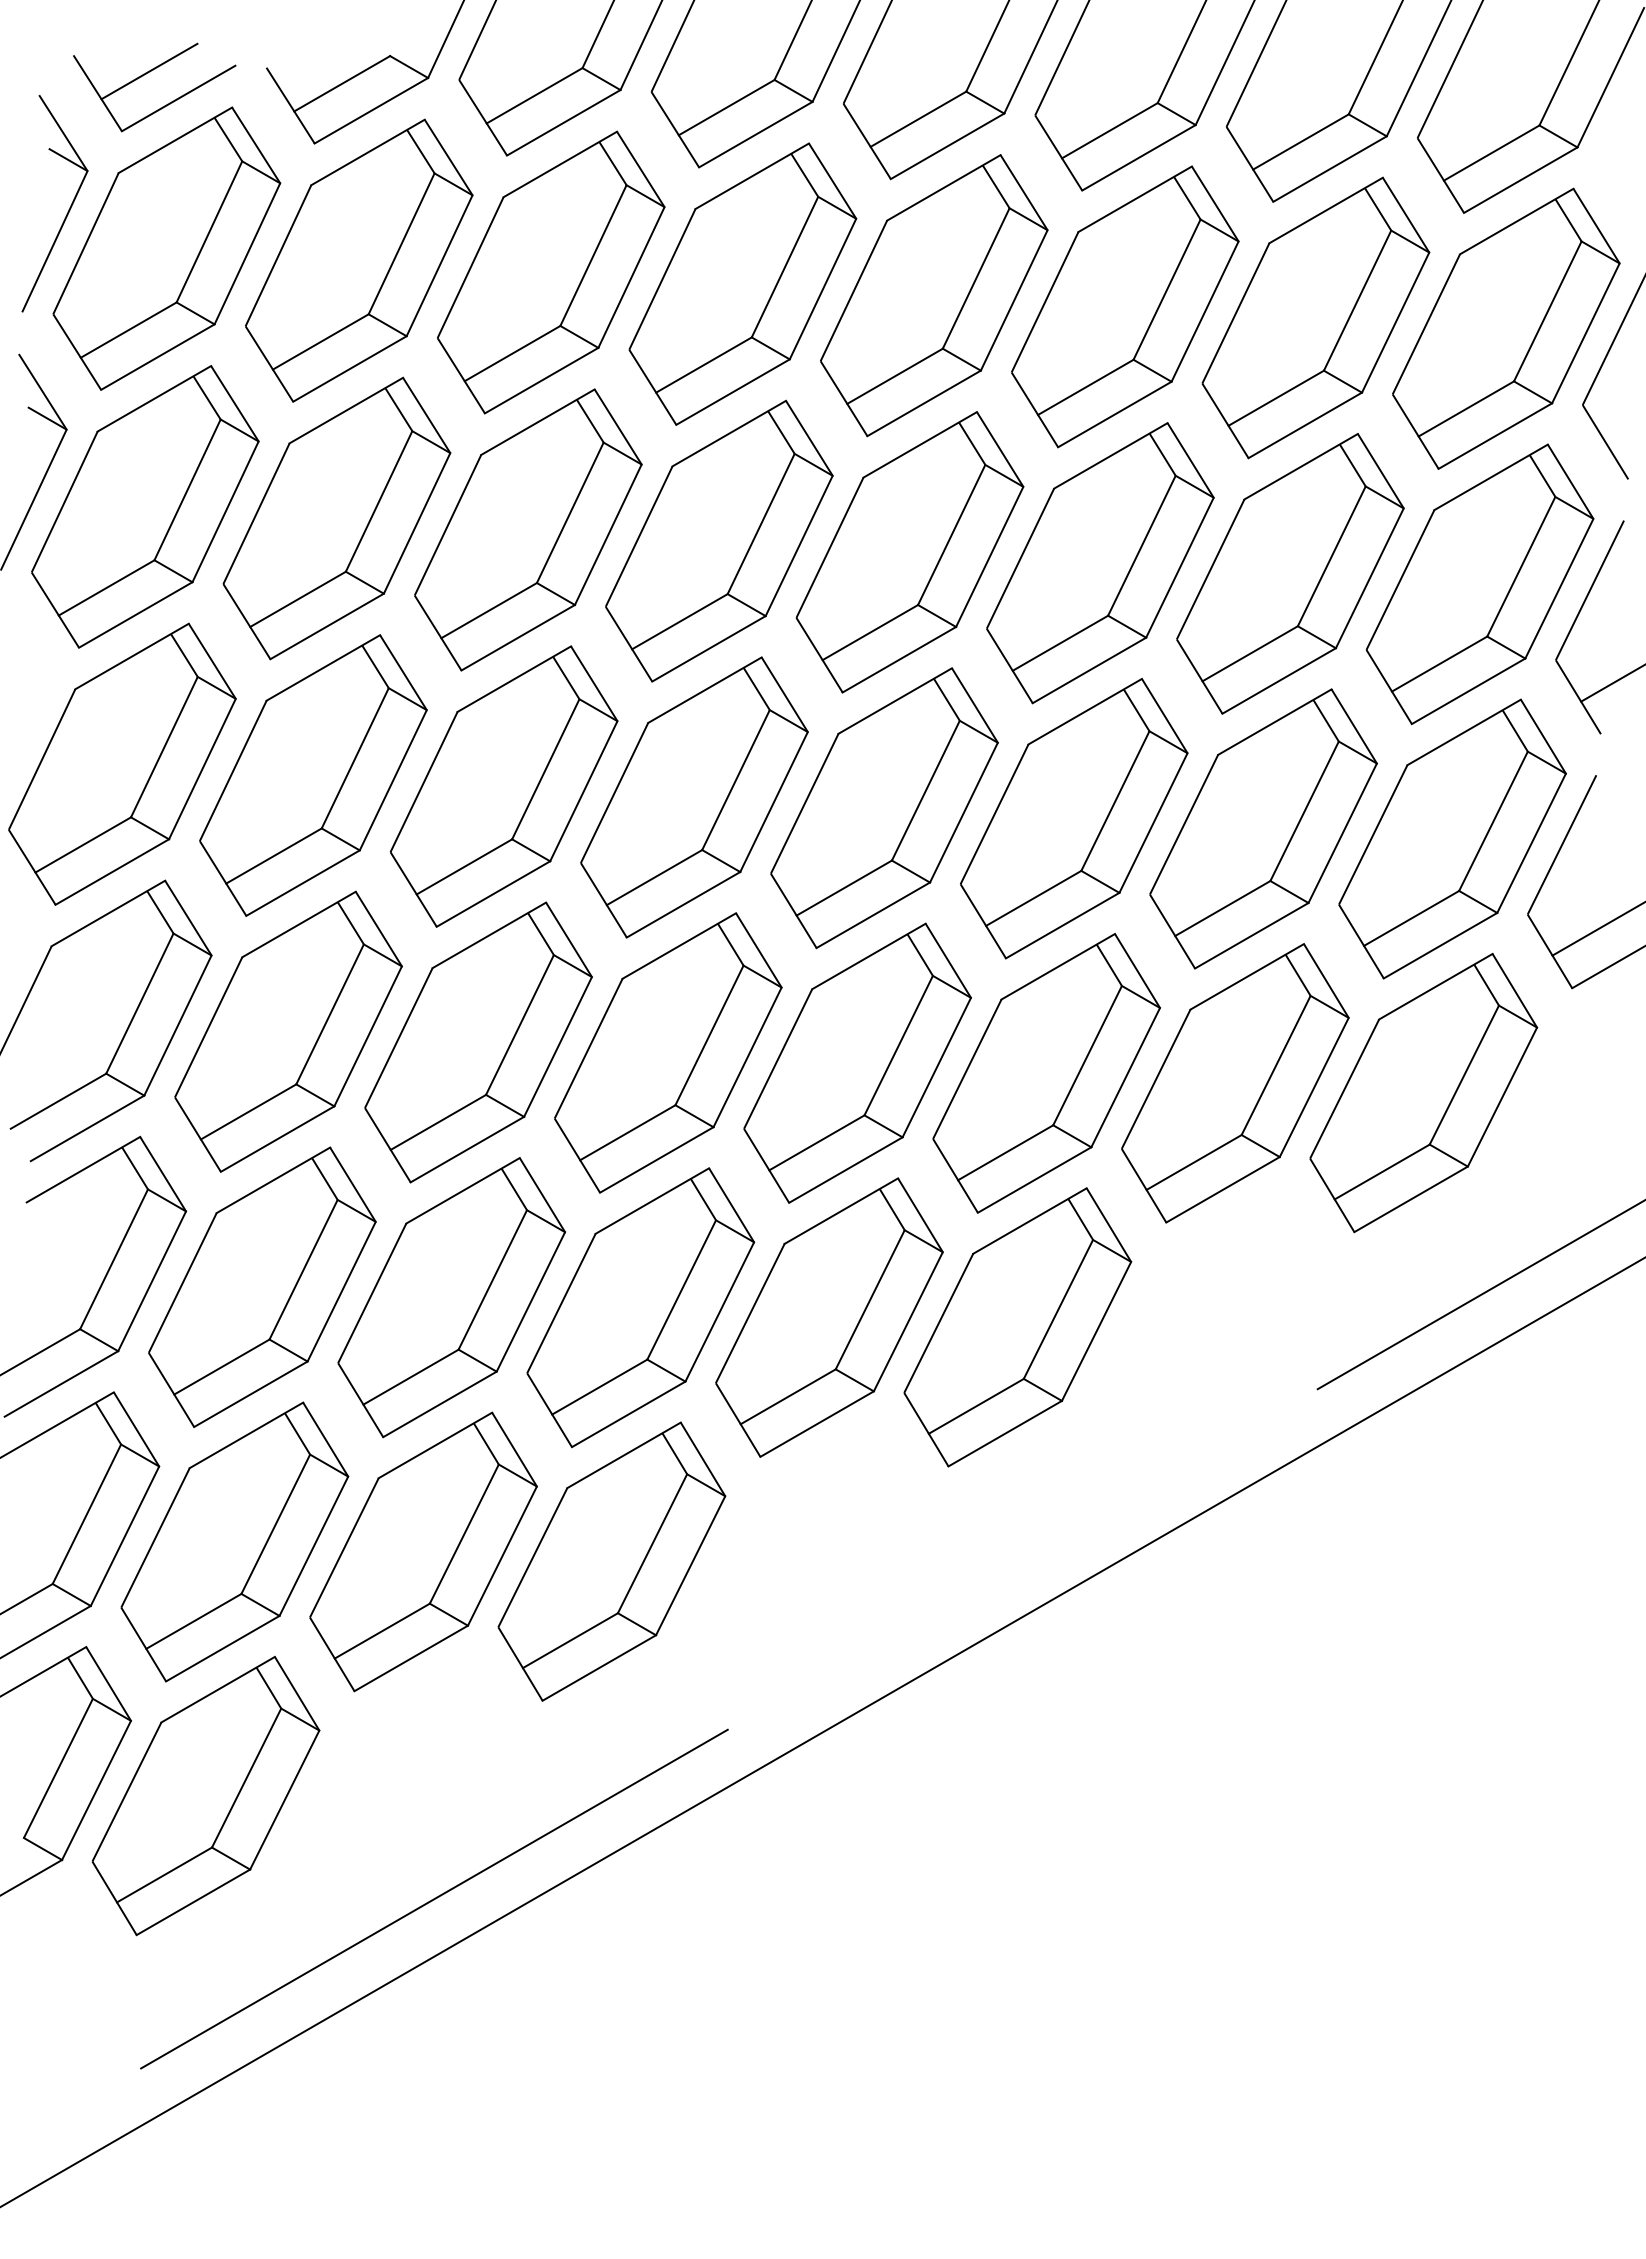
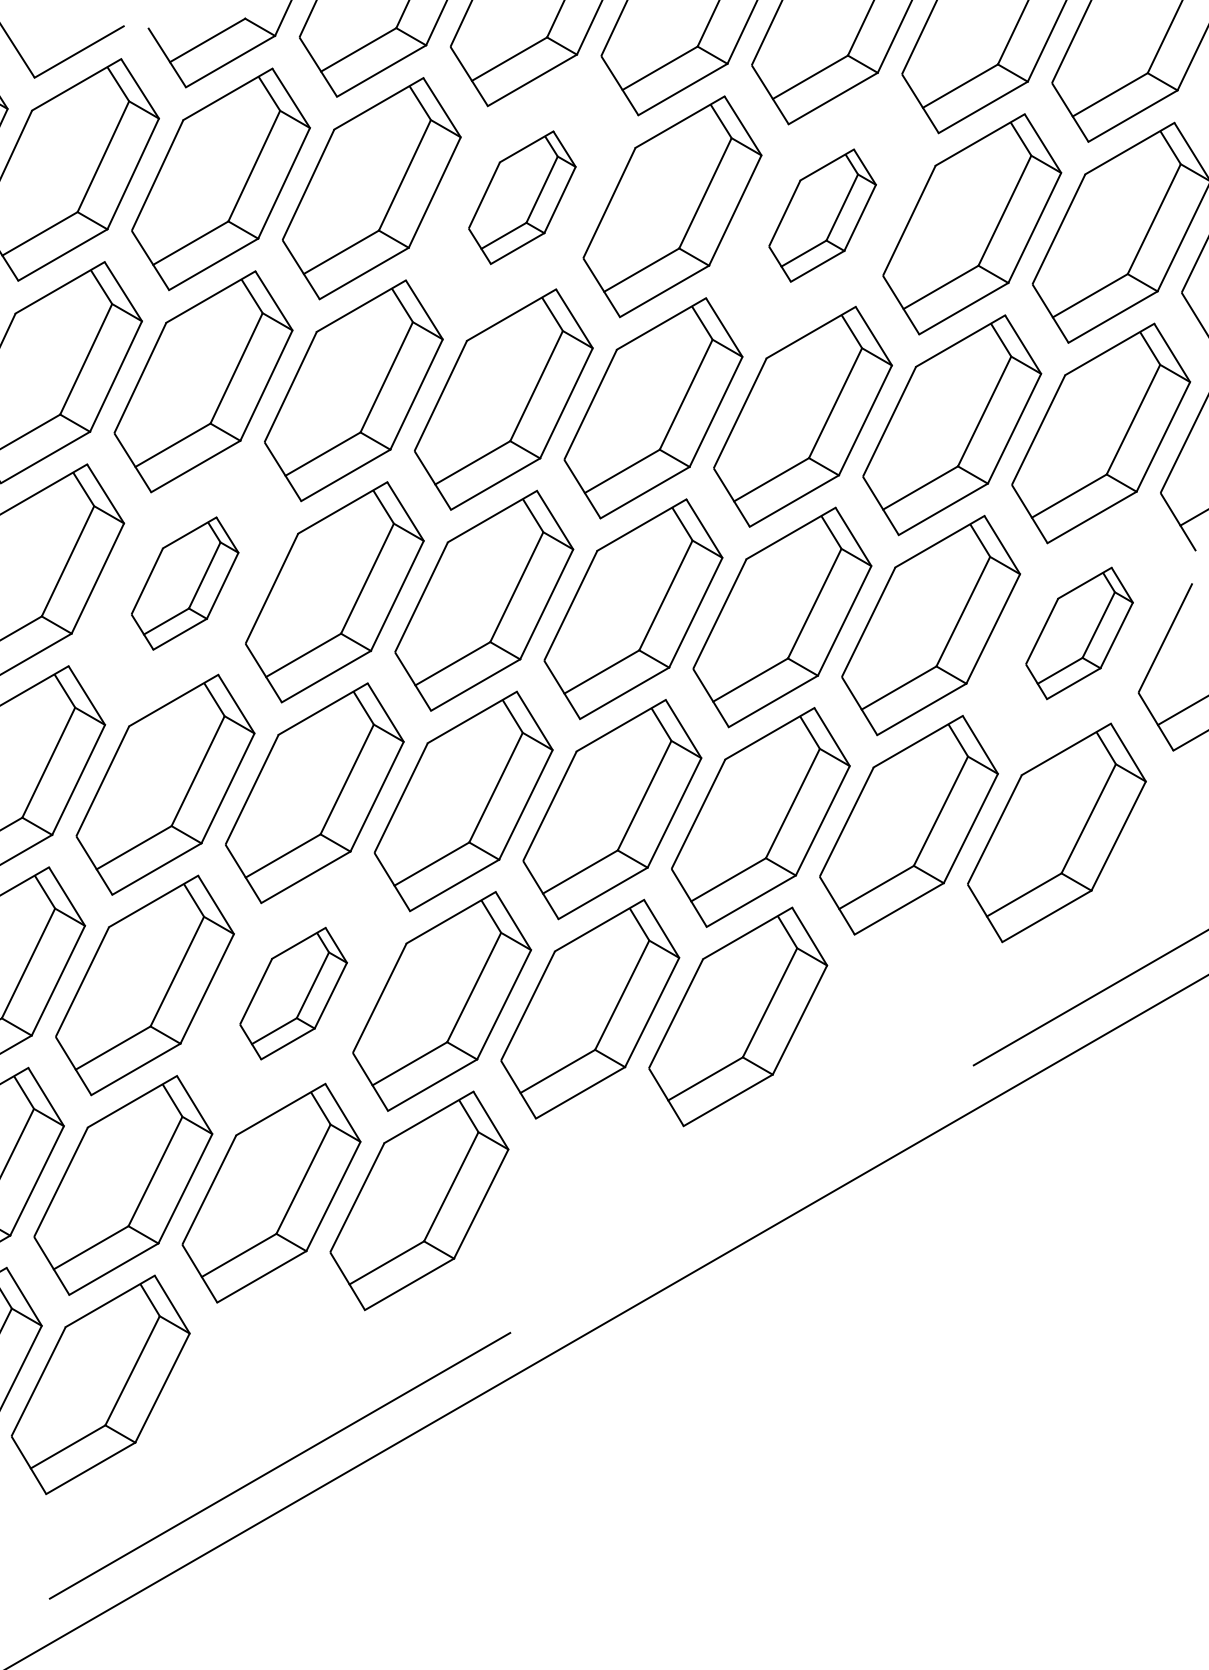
line: (149, 71) -> (56, 30), removed
part: (742, 283) -> (521, 197), size x0.6
part: (1125, 306) -> (822, 215), size x0.6
part: (313, 775) -> (185, 583), size x0.6
part: (1452, 838) -> (1079, 633), size x0.6
part: (451, 1297) -> (293, 993), size x0.6

